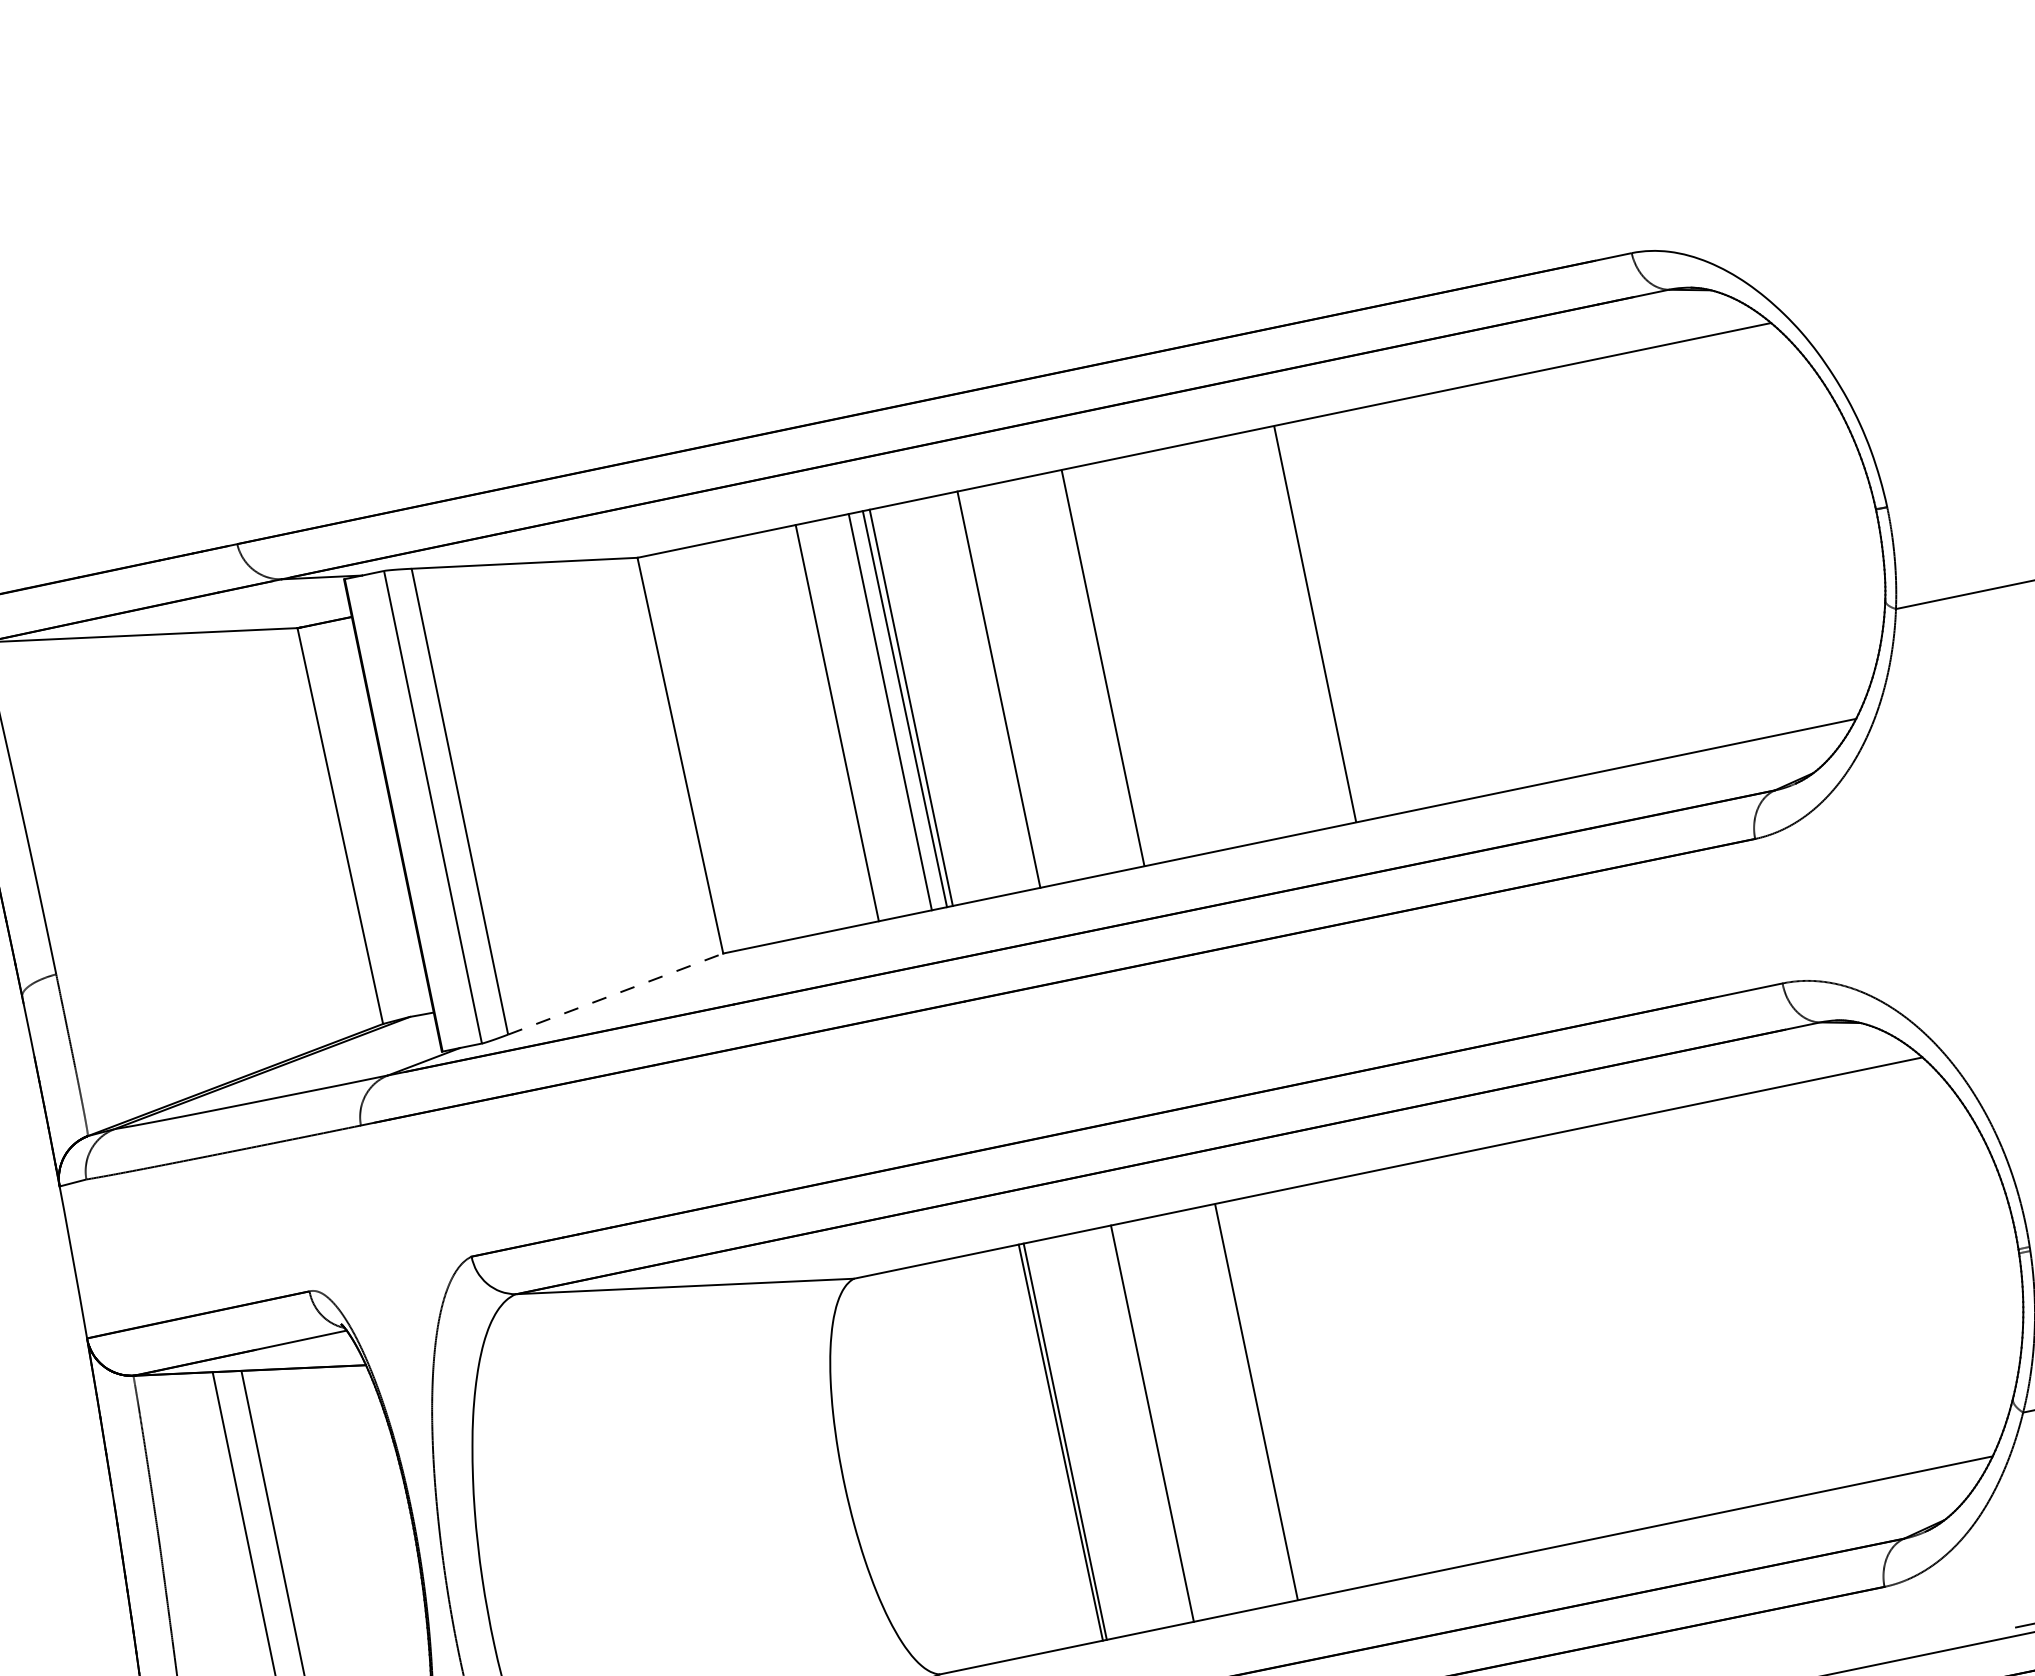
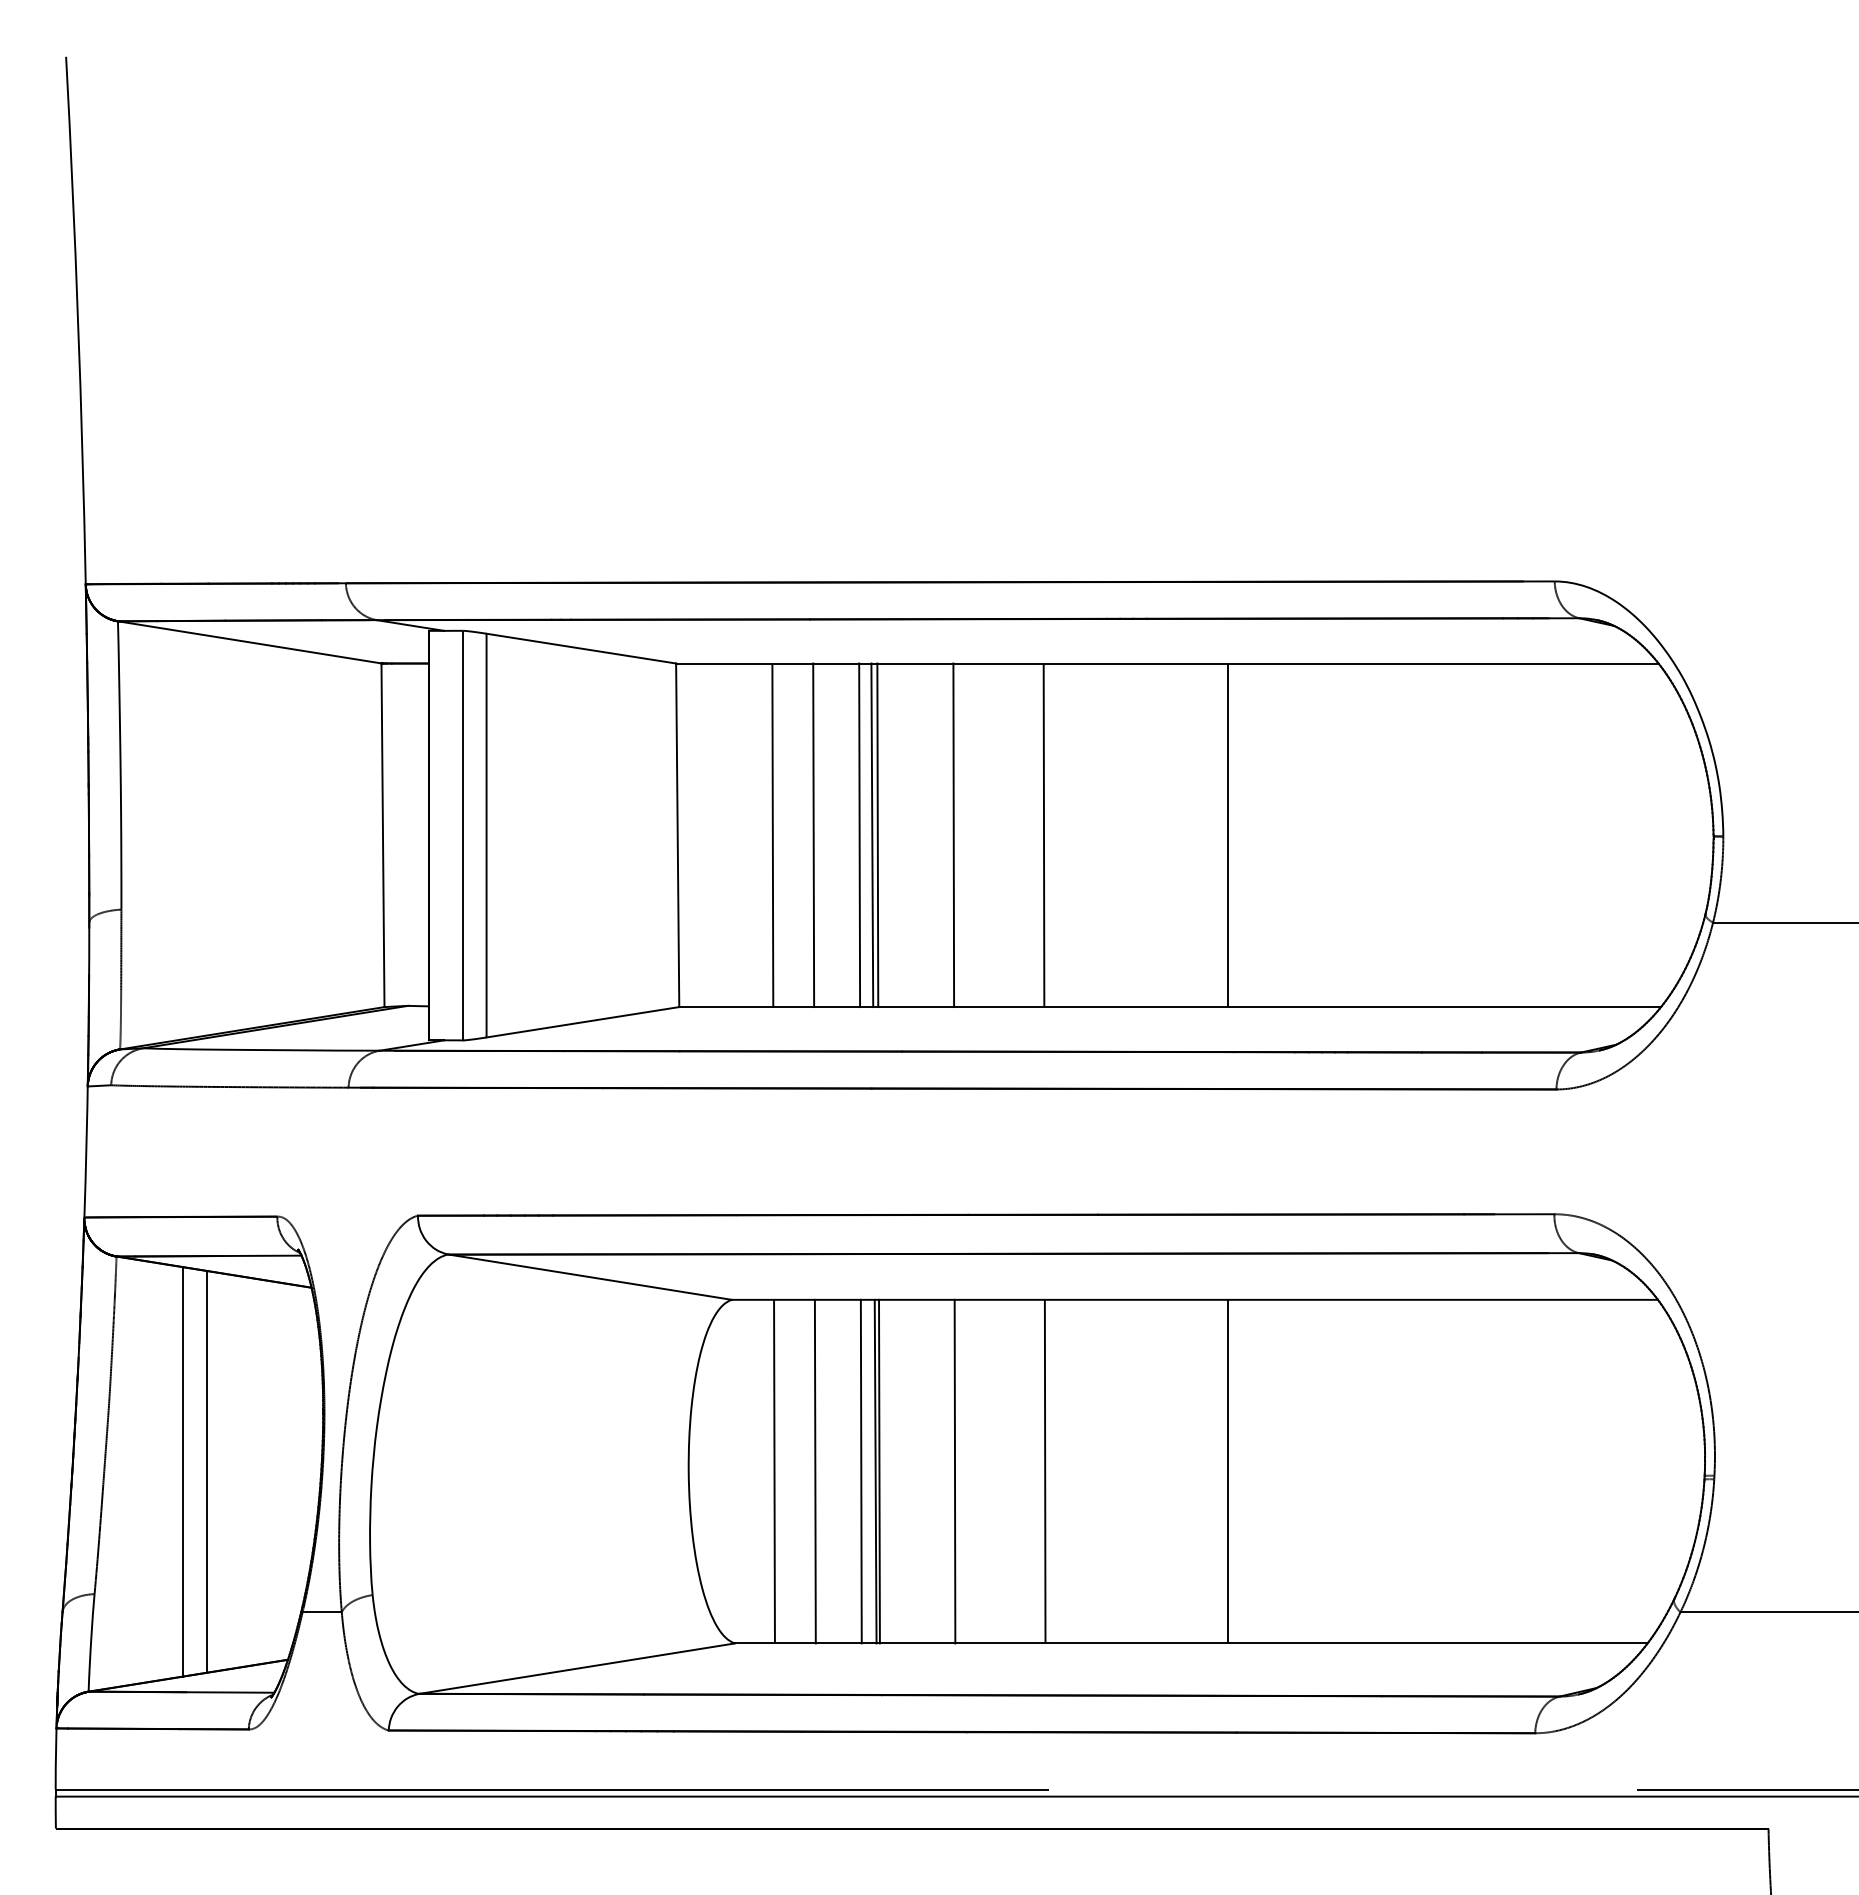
line: (789, 733) -> (772, 835), added
line: (615, 994) -> (582, 1022), dashed -> solid
line: (1466, 1358) -> (1227, 1471), added
line: (1043, 1446) -> (860, 1471), added
line: (990, 1457) -> (814, 1471), added
line: (944, 1466) -> (774, 1471), added

